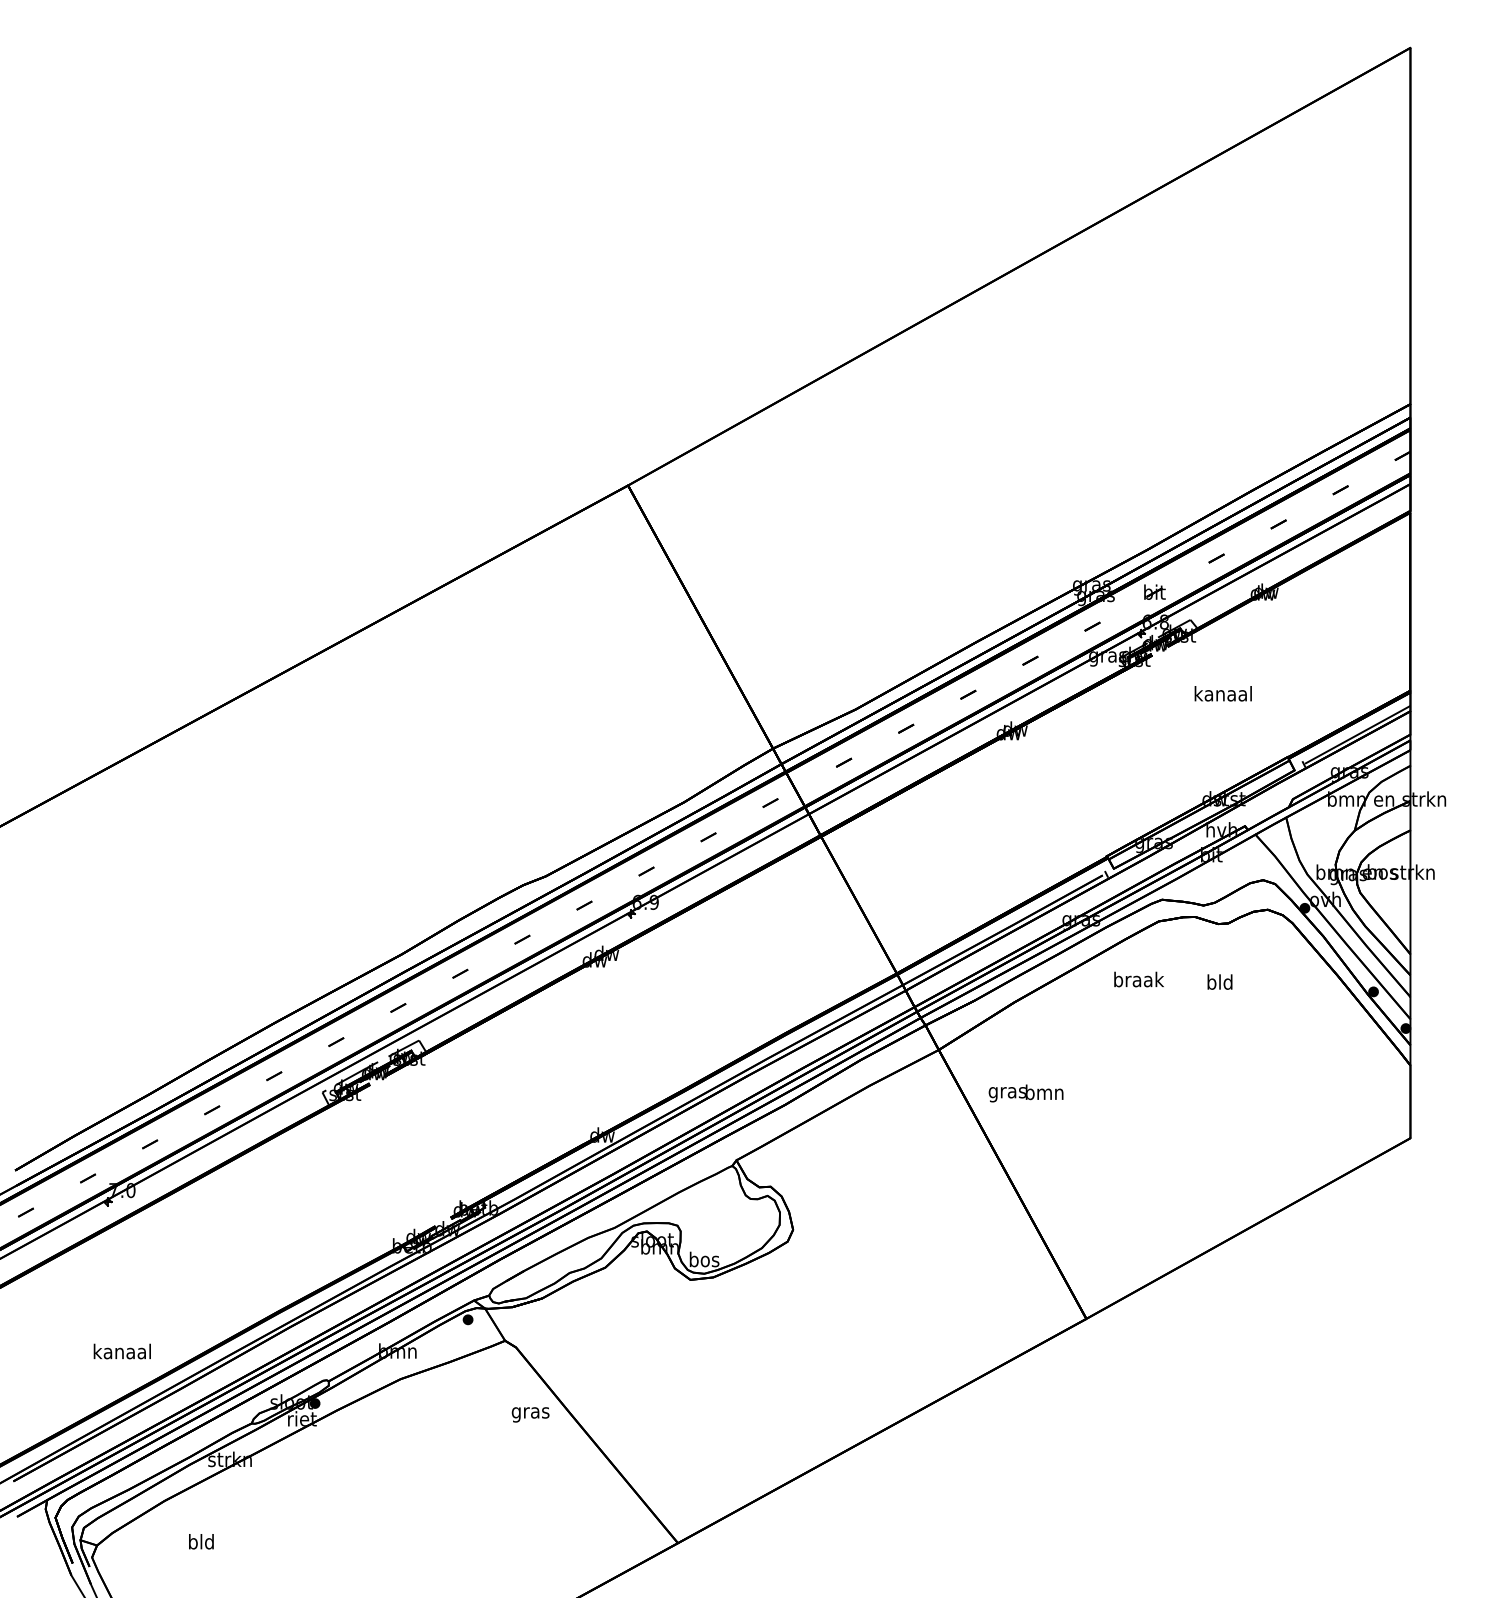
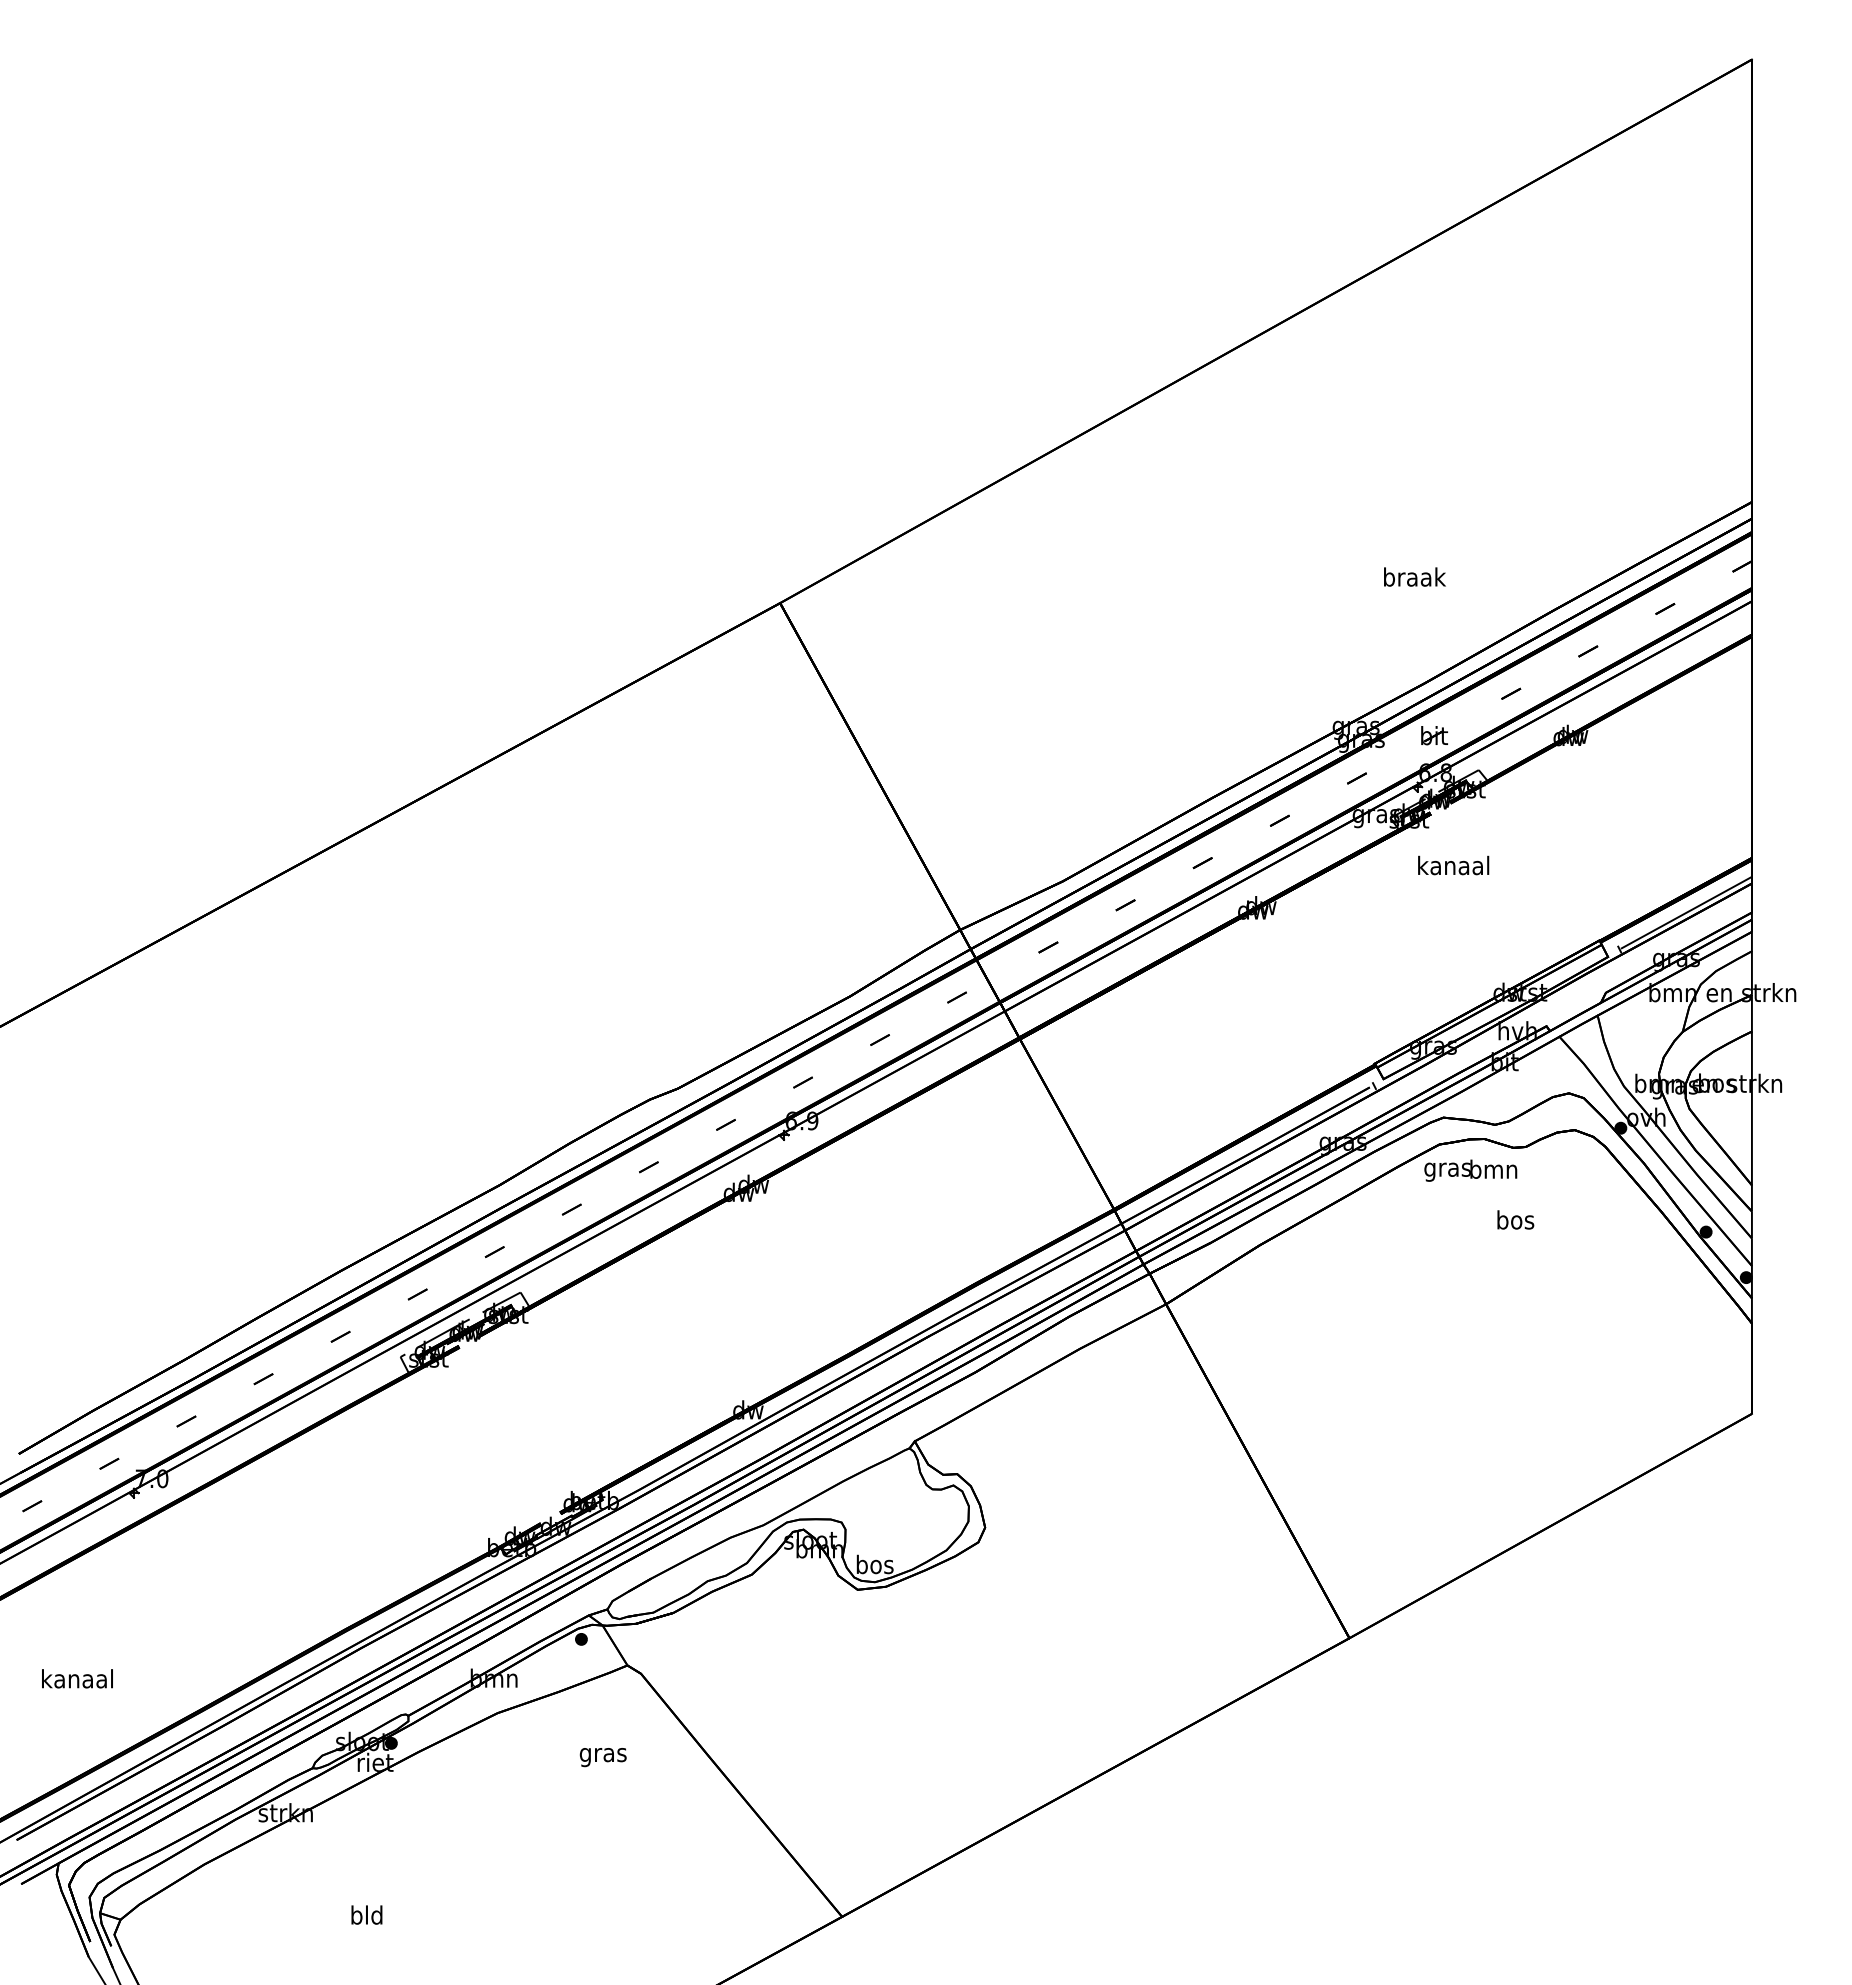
text: (1222, 693) -> (1452, 865), moved
text: (1138, 979) -> (1414, 577), moved
text: (1220, 981) -> (1515, 1219), bld -> bos
text: (1025, 1093) -> (1470, 1170), moved
text: (121, 1351) -> (76, 1678), moved
text: (530, 1414) -> (603, 1757), moved
text: (201, 1541) -> (367, 1914), moved

